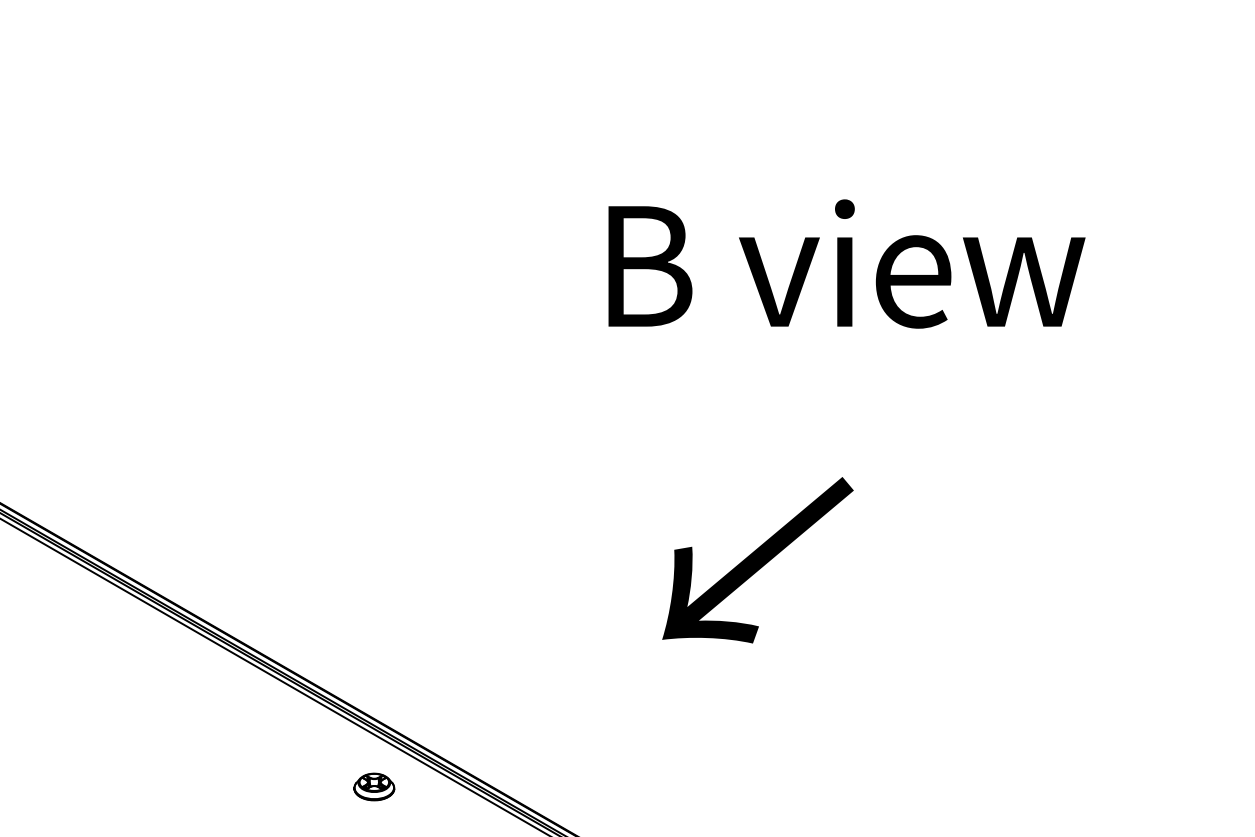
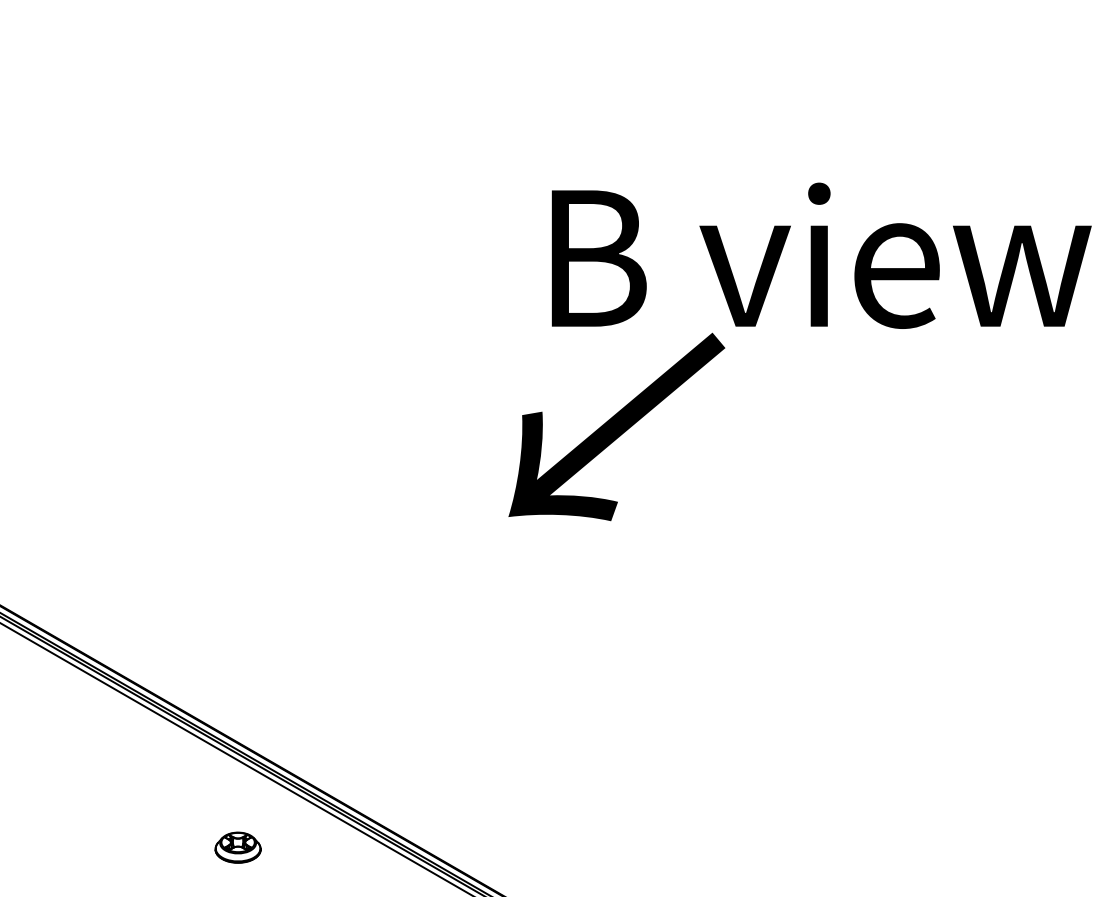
text: (757, 560) -> (616, 427), moved
part: (374, 786) -> (238, 847), moved

